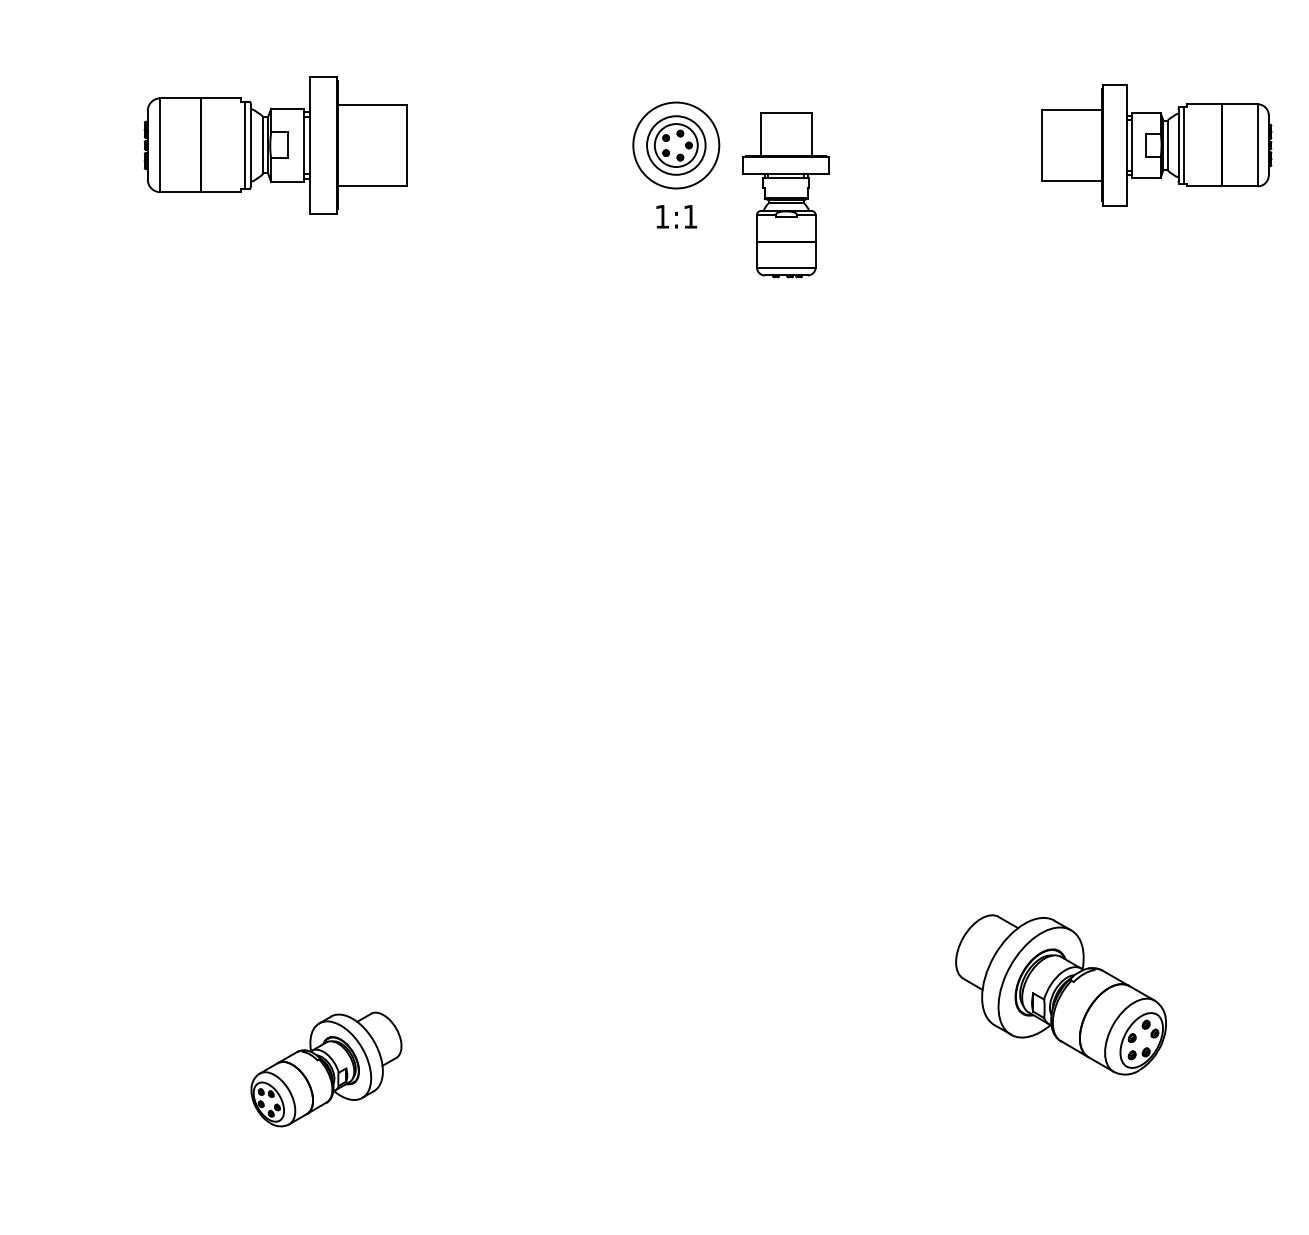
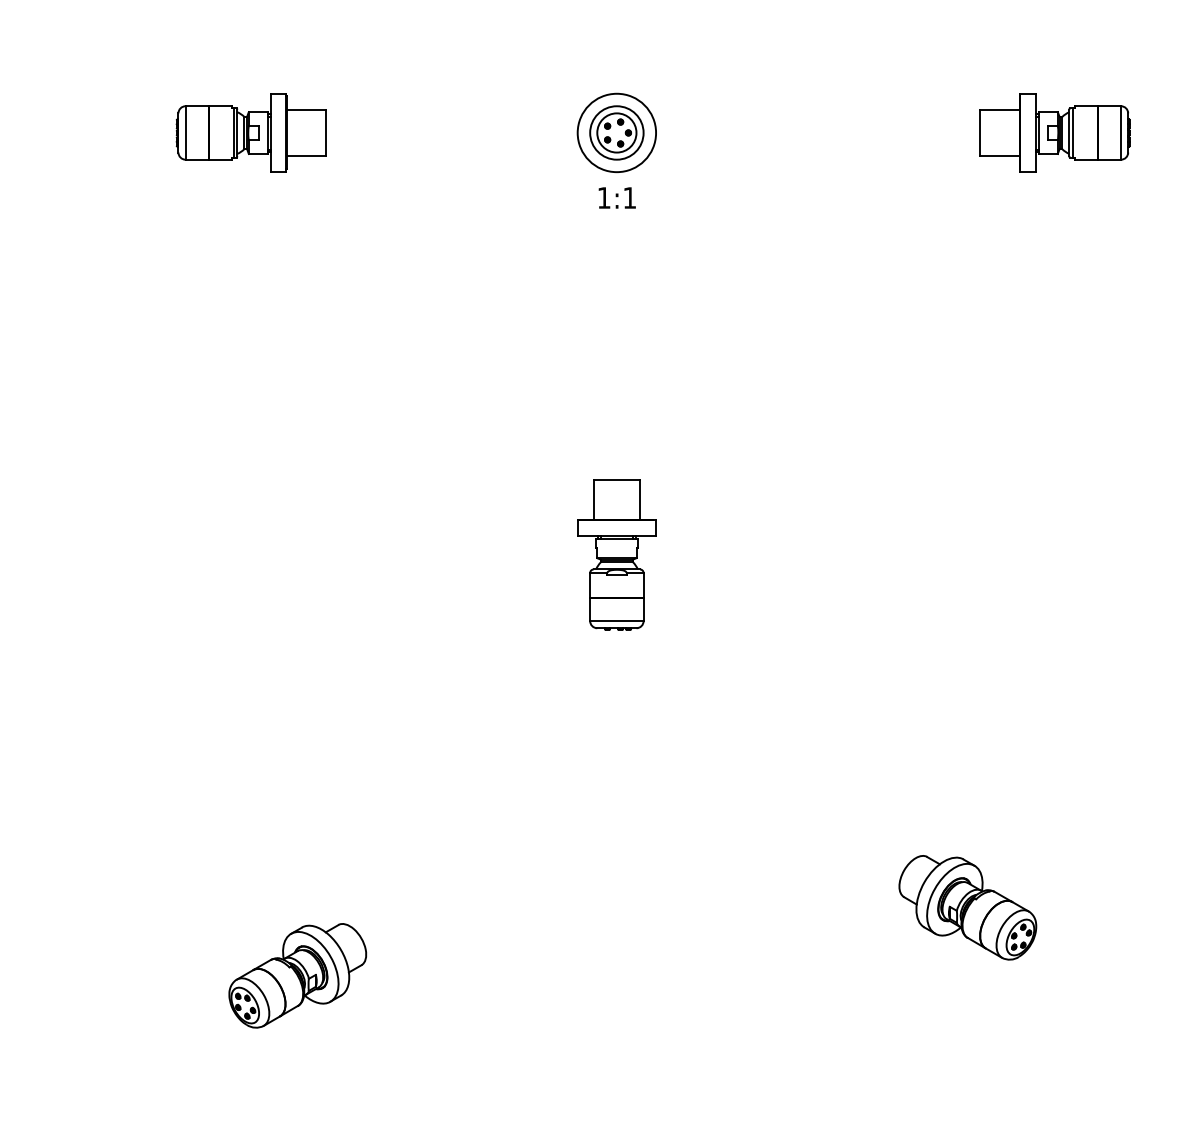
part: (275, 145) -> (251, 132), size x0.62
part: (1156, 145) -> (1054, 132), size x0.71
part: (785, 195) -> (616, 555), moved
part: (1060, 994) -> (967, 907), size x0.71

